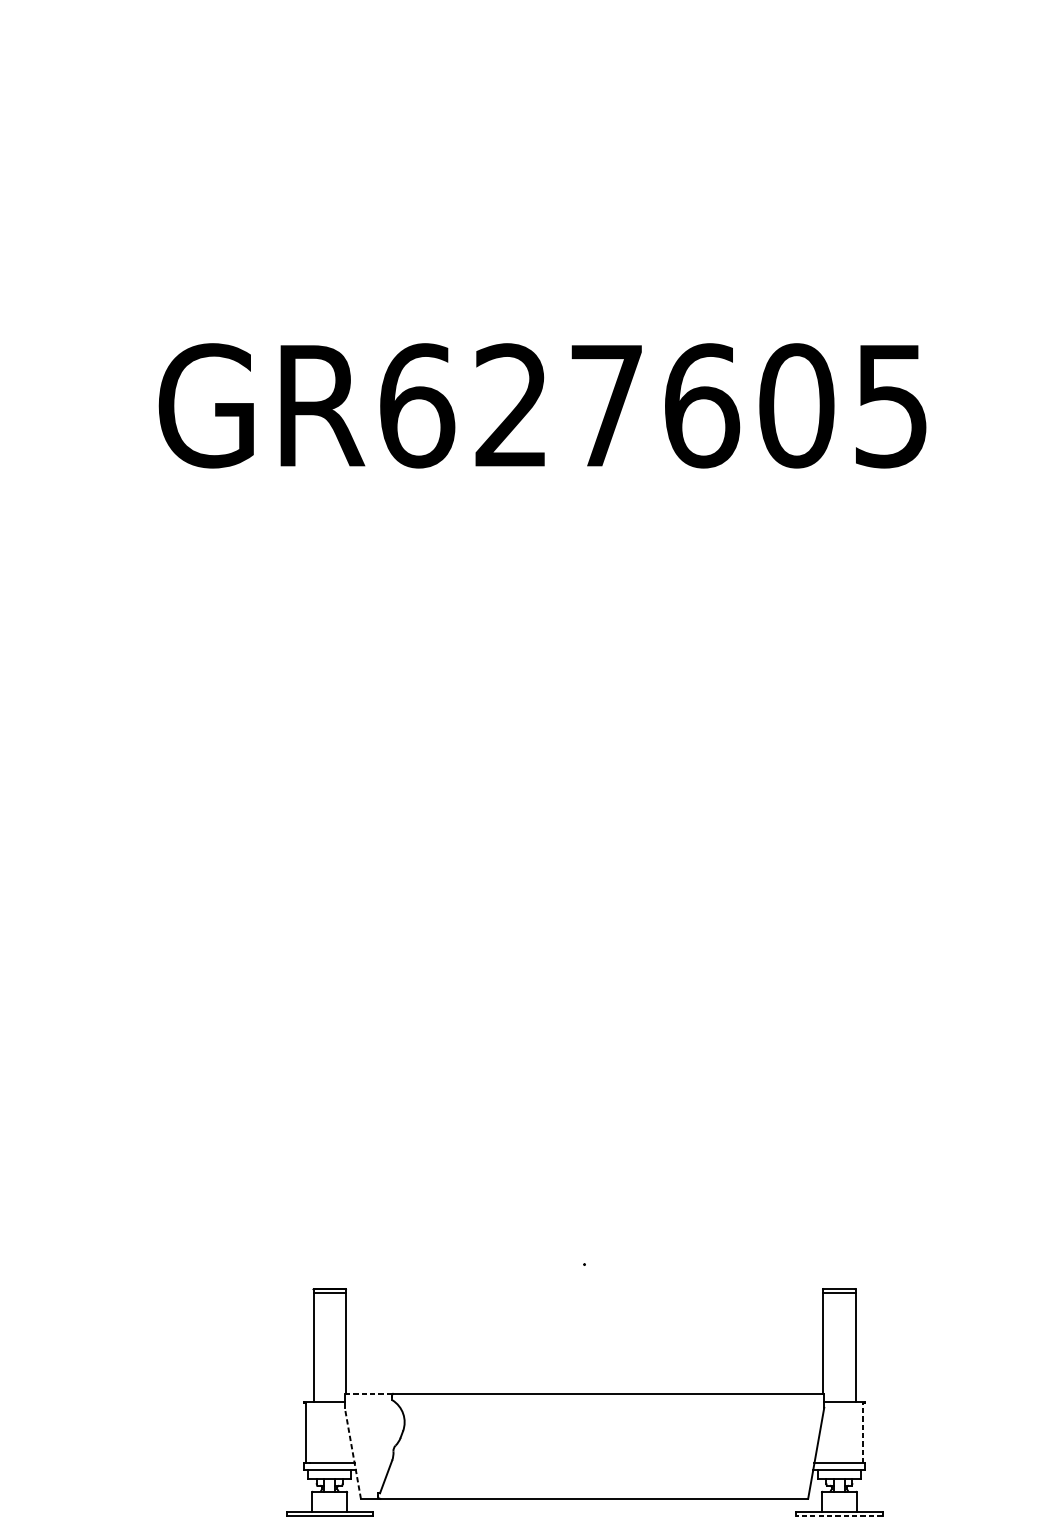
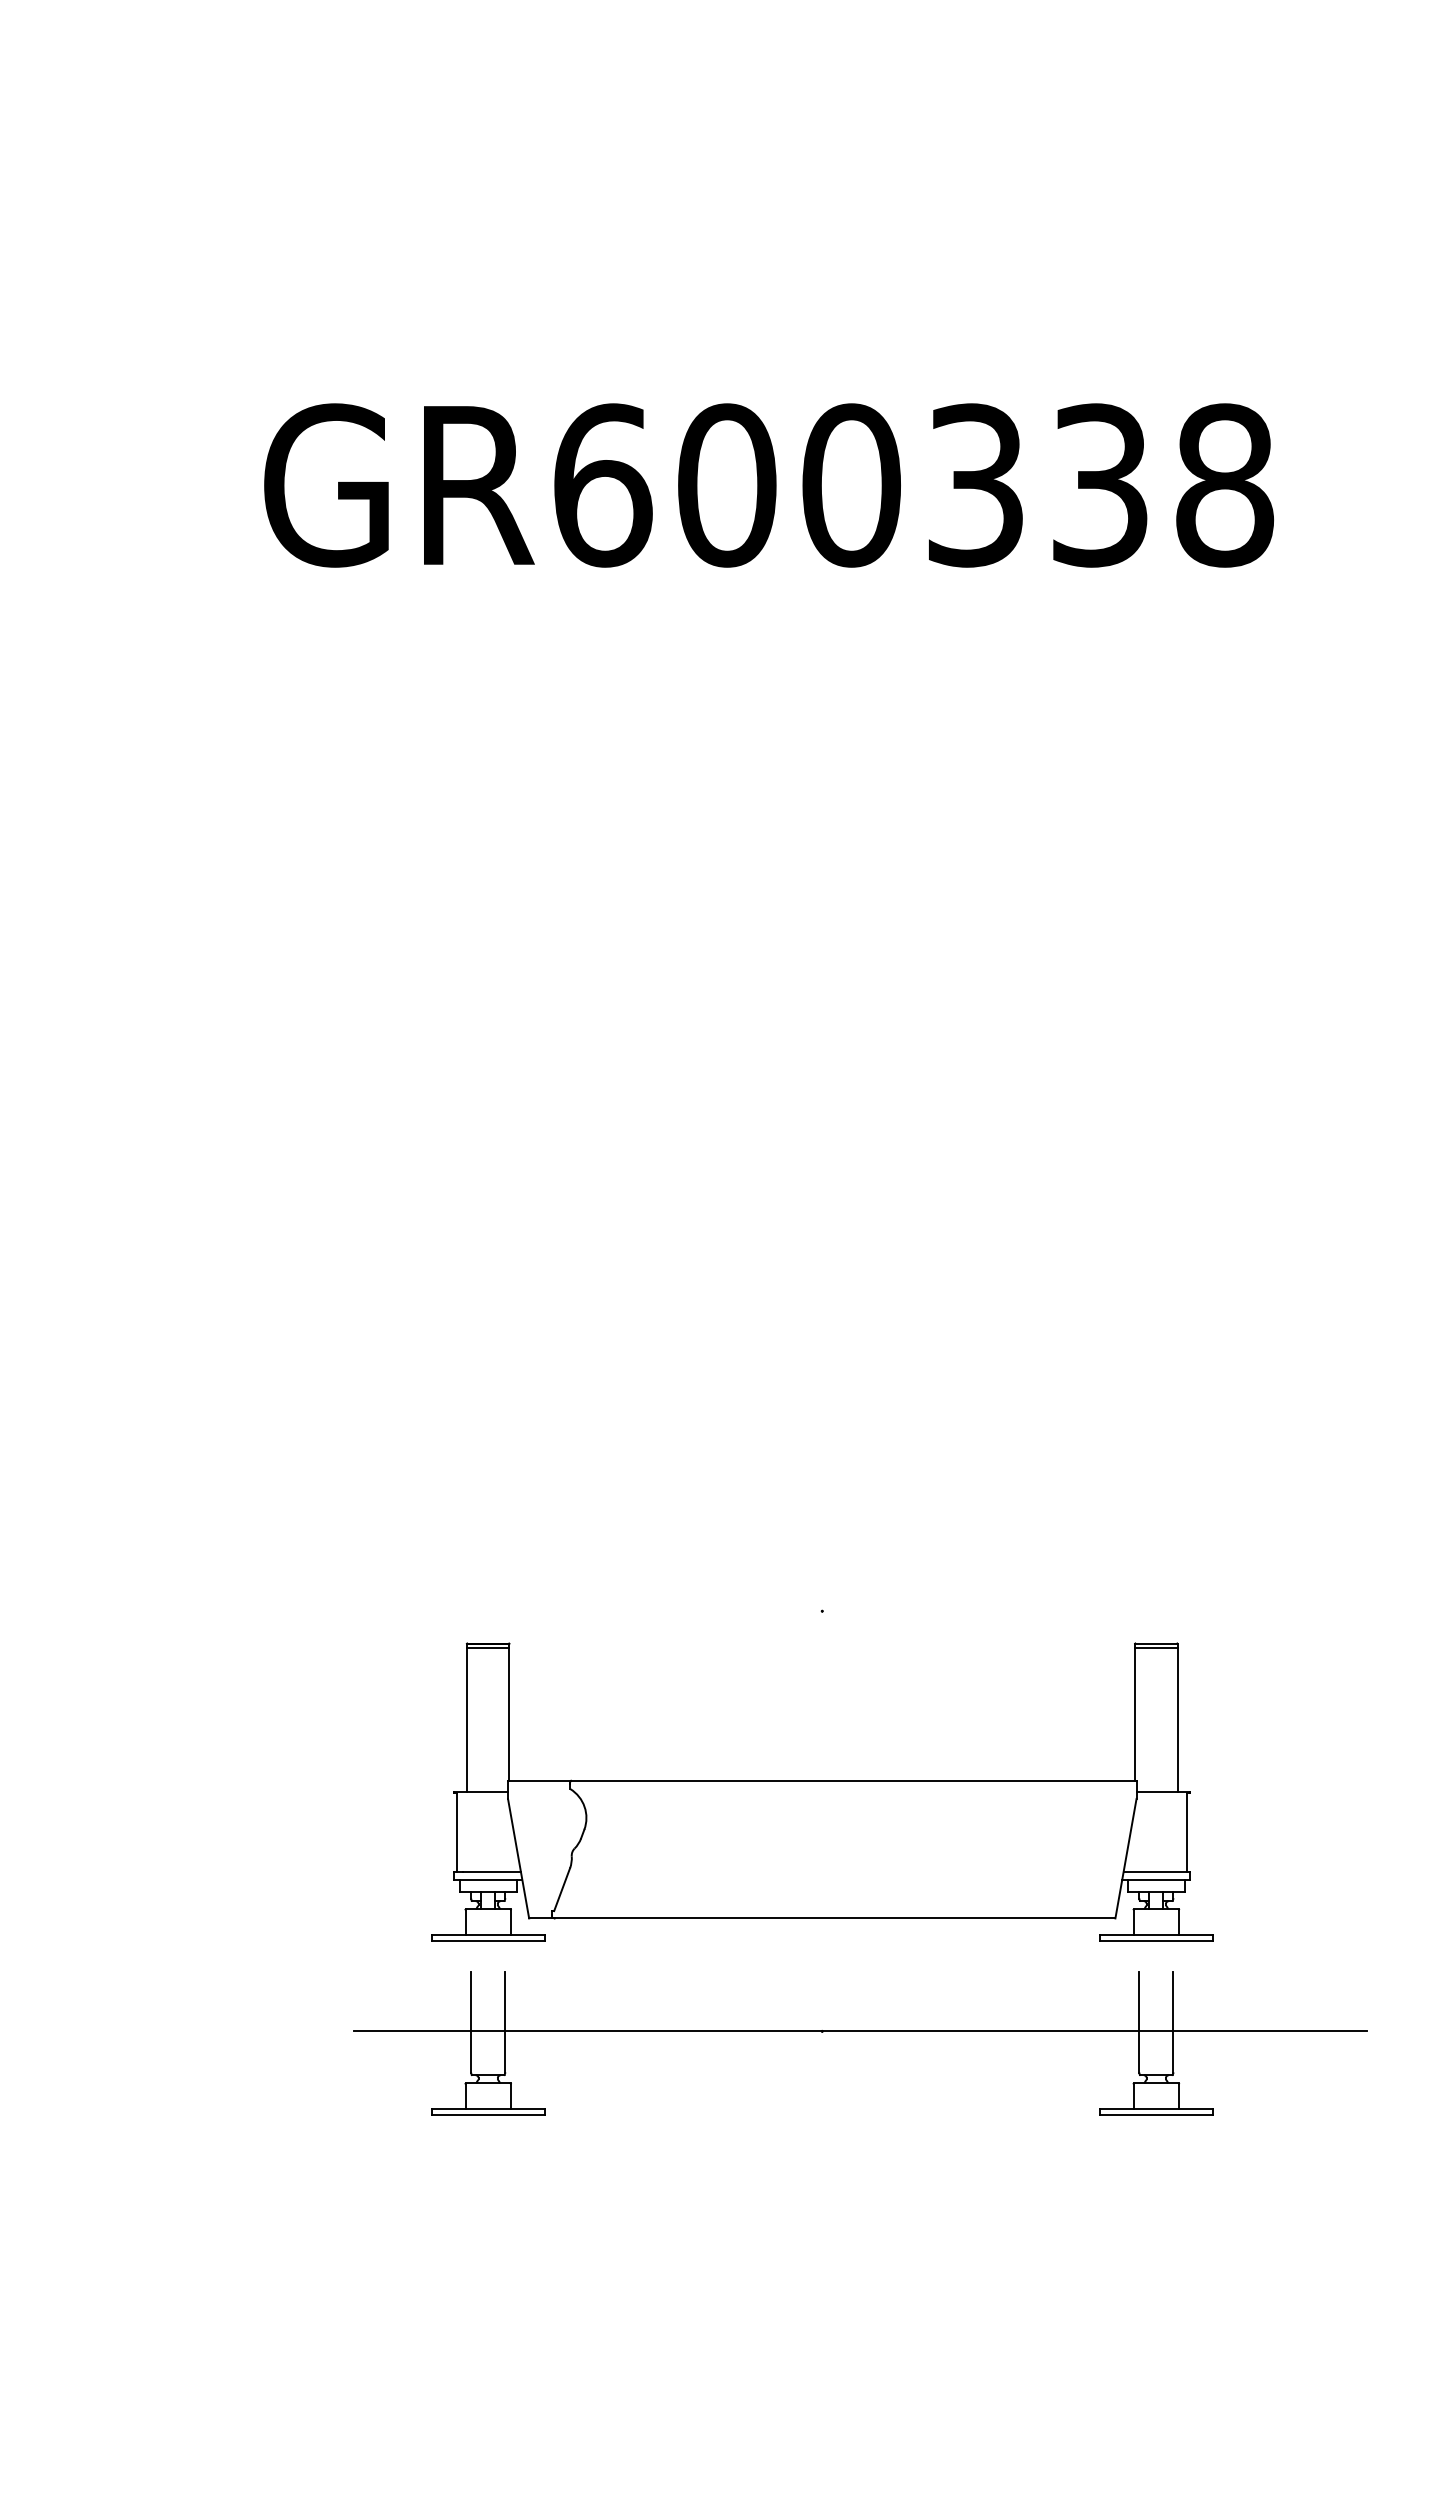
text: (702, 405) -> (976, 485), GR627605 -> GR600338
line: (368, 1393) -> (539, 1780), dashed -> solid
line: (863, 1433) -> (1187, 1832), dashed -> solid
line: (352, 1453) -> (518, 1858), dashed -> solid
line: (839, 1515) -> (1156, 1940), dashed -> solid

